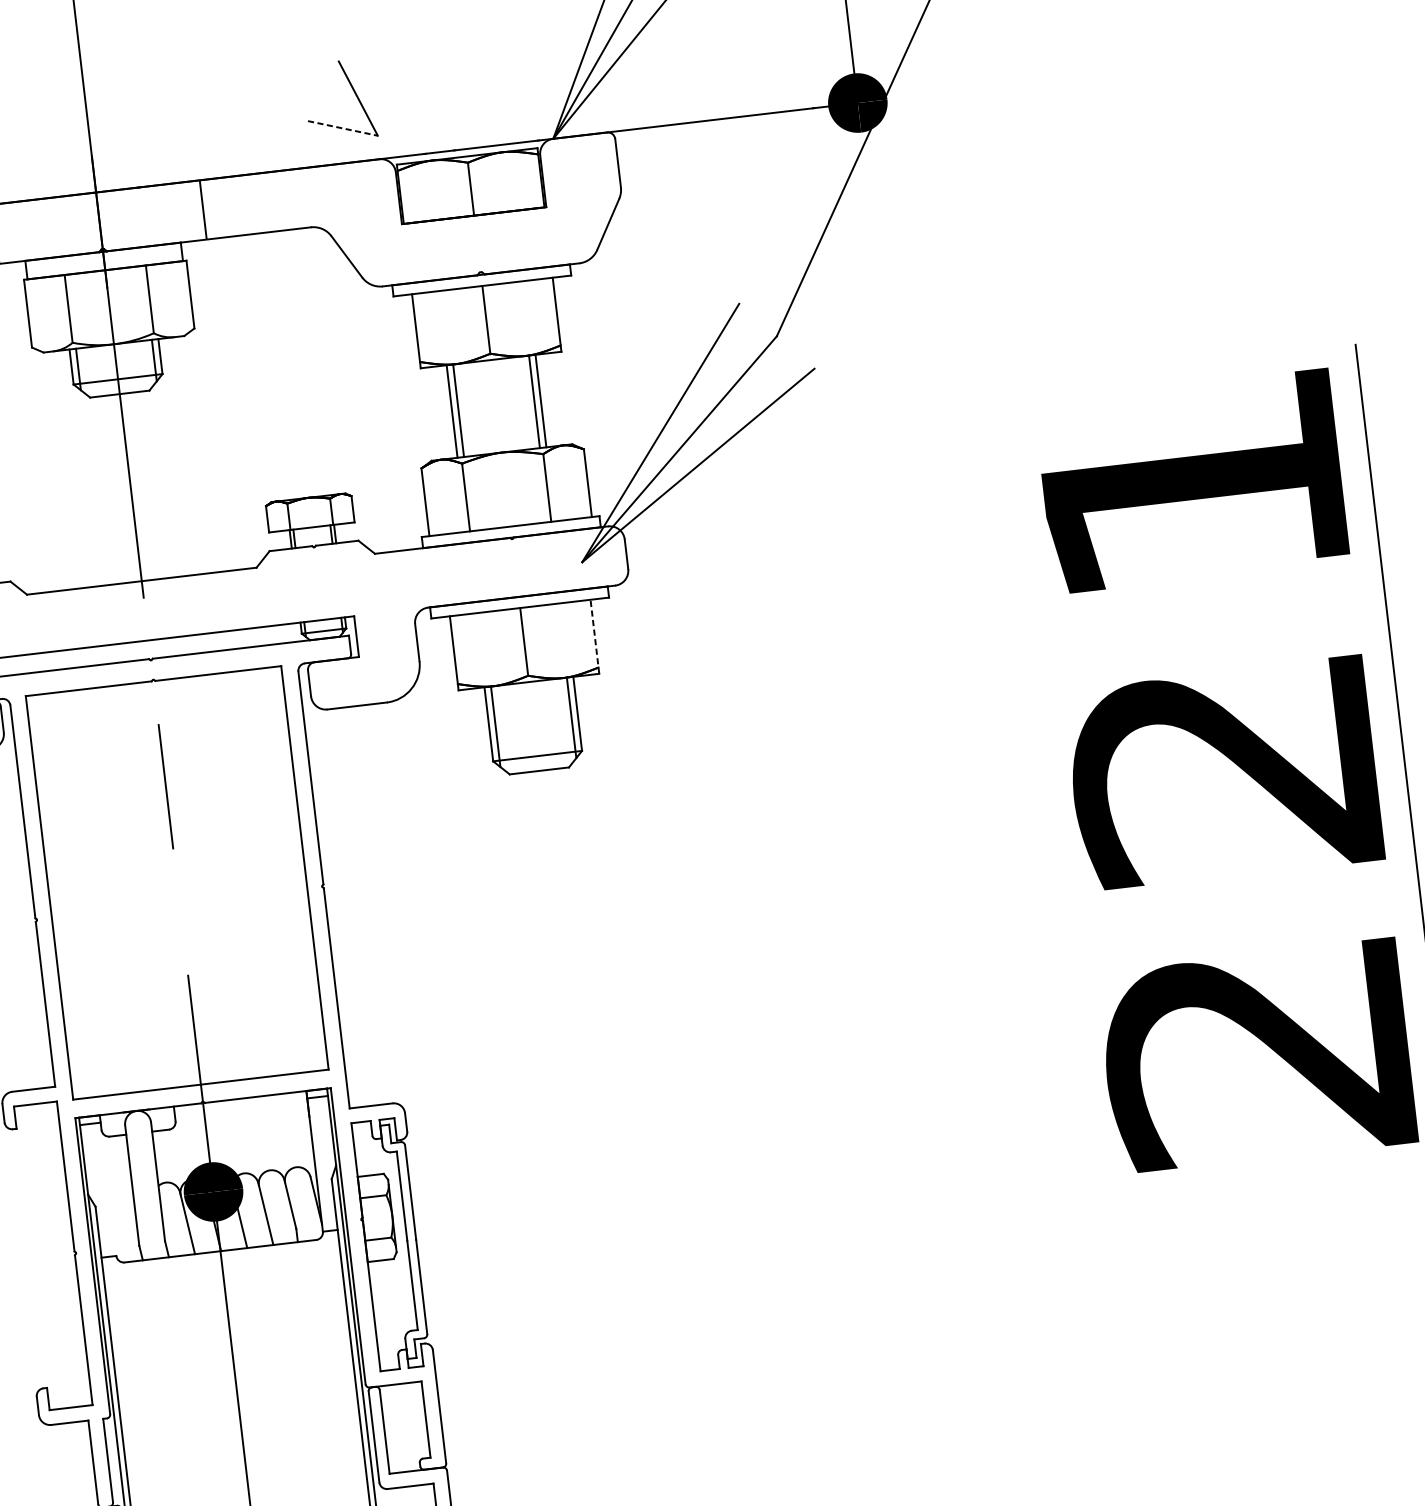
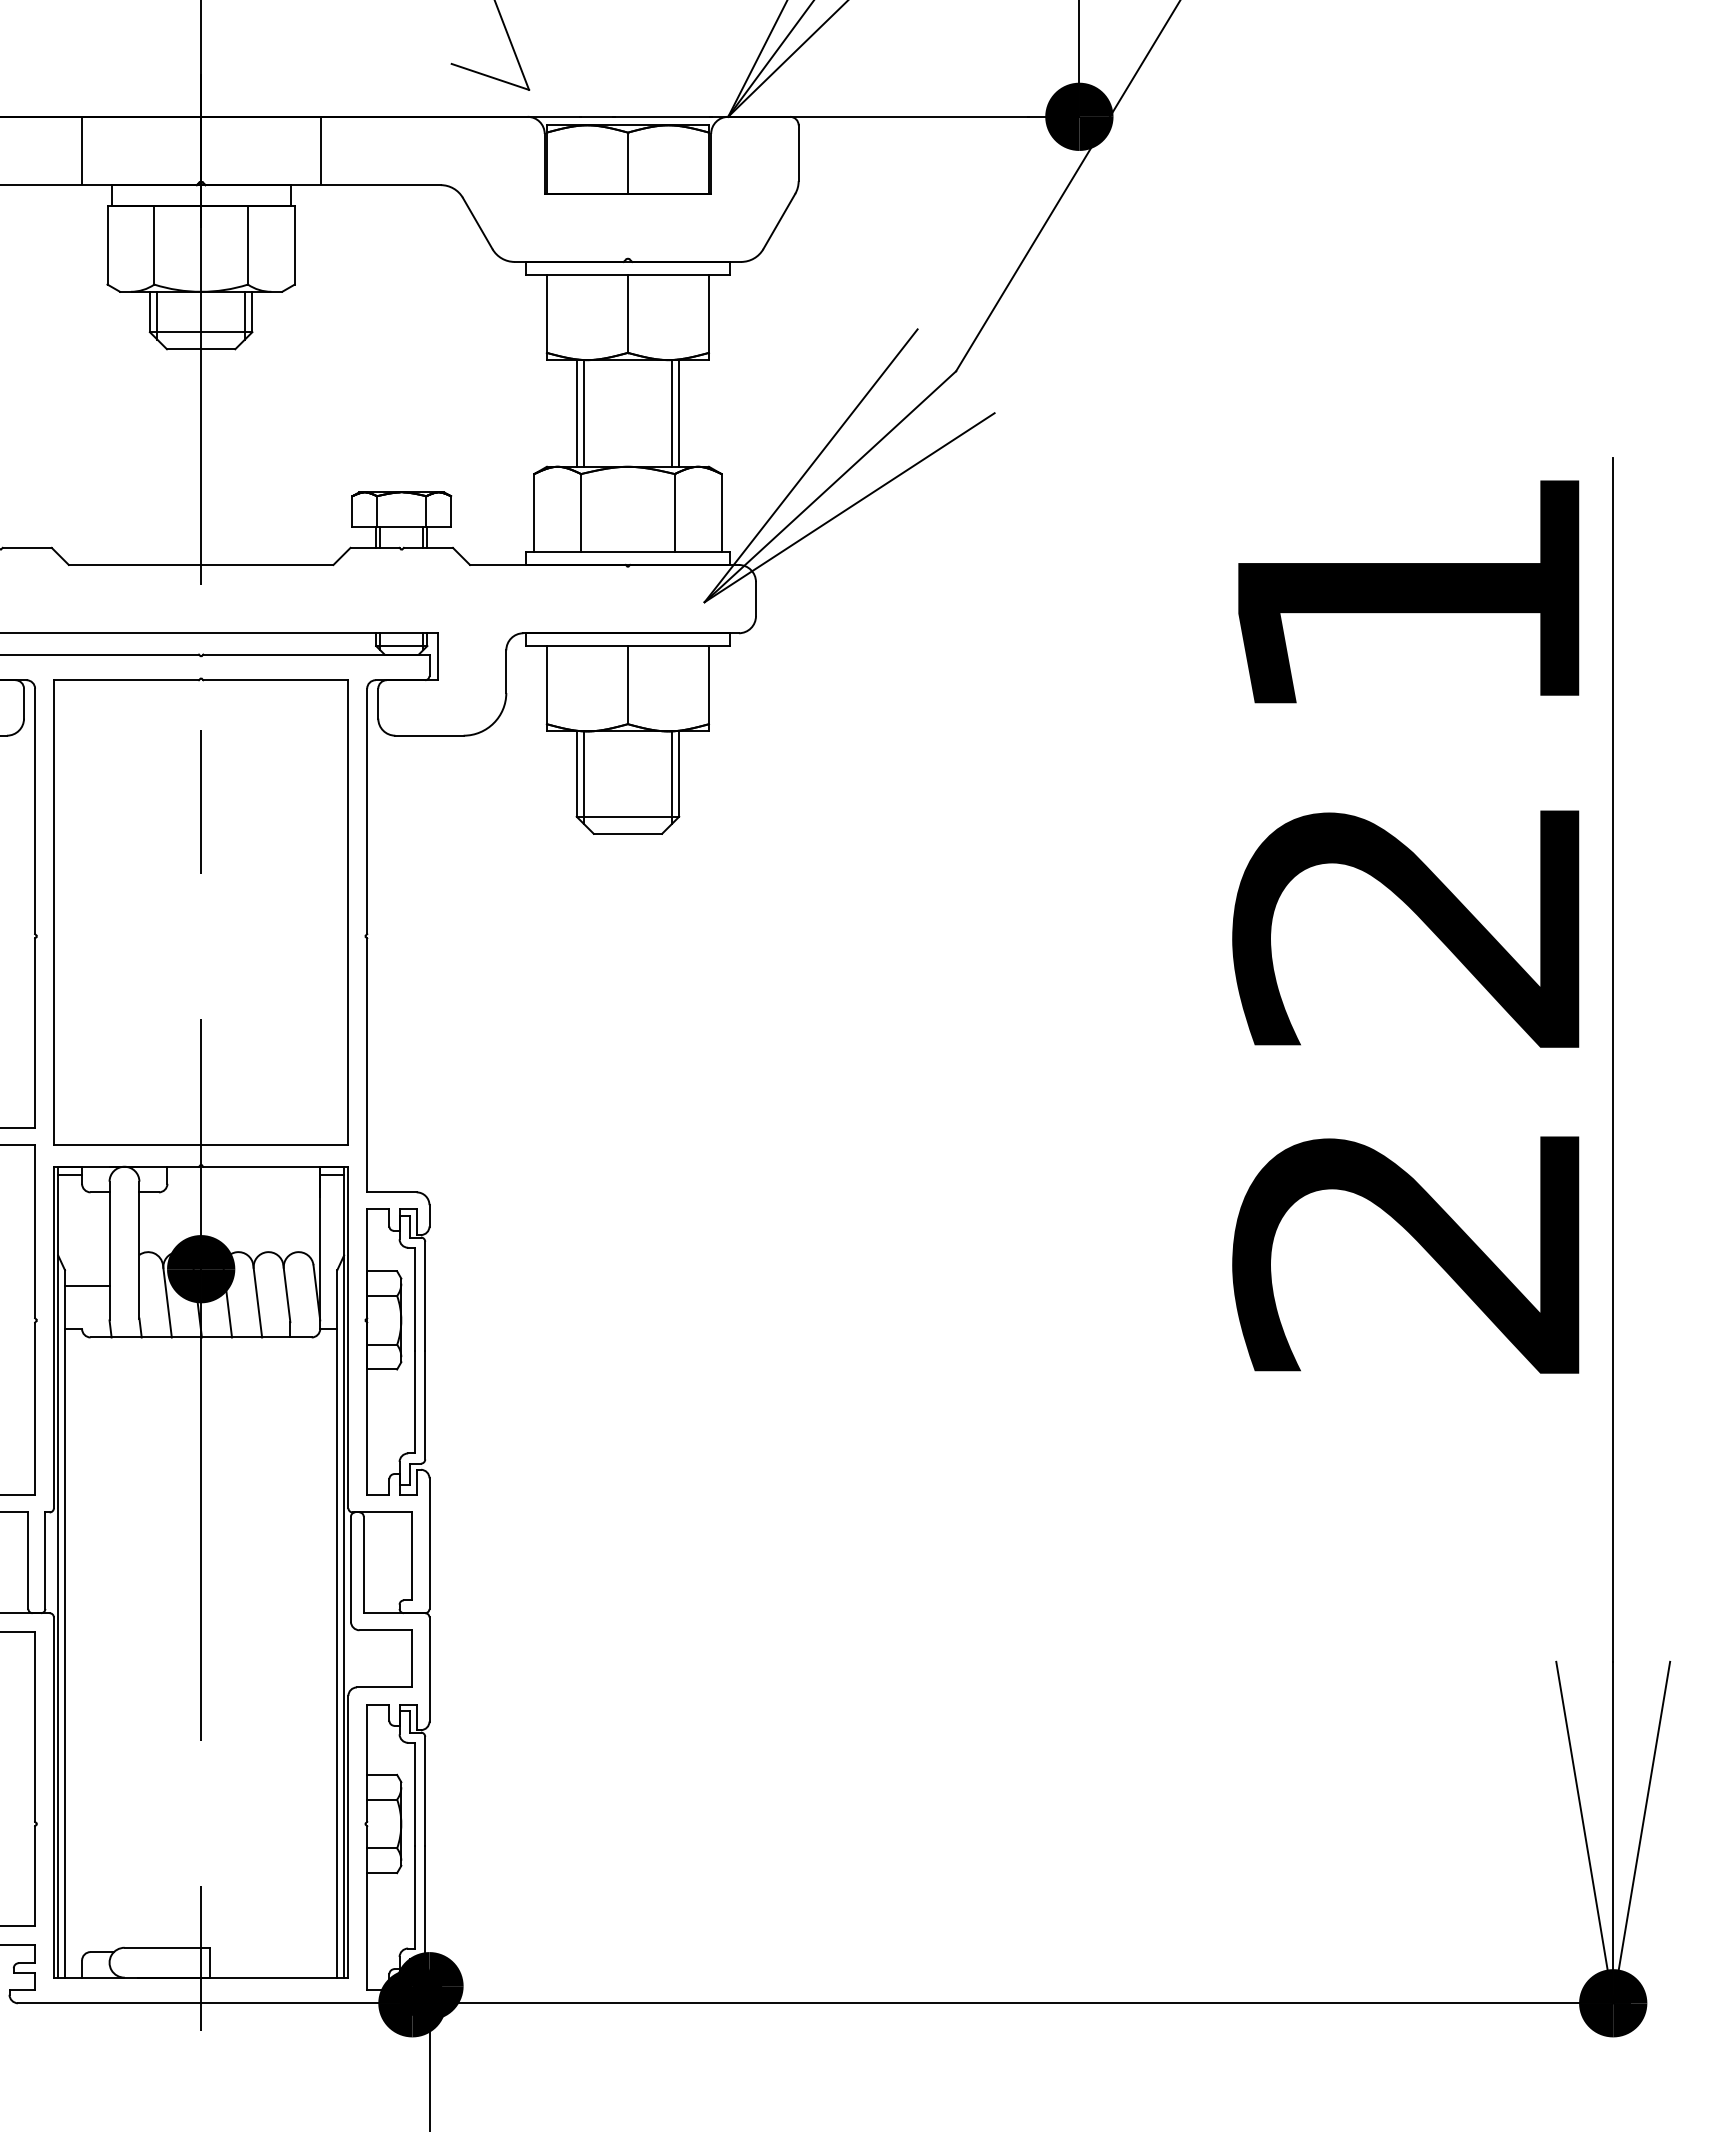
line: (342, 128) -> (490, 76), dashed -> solid
line: (595, 636) -> (709, 688), dashed -> solid
line: (116, 1218) -> (87, 1286), added

